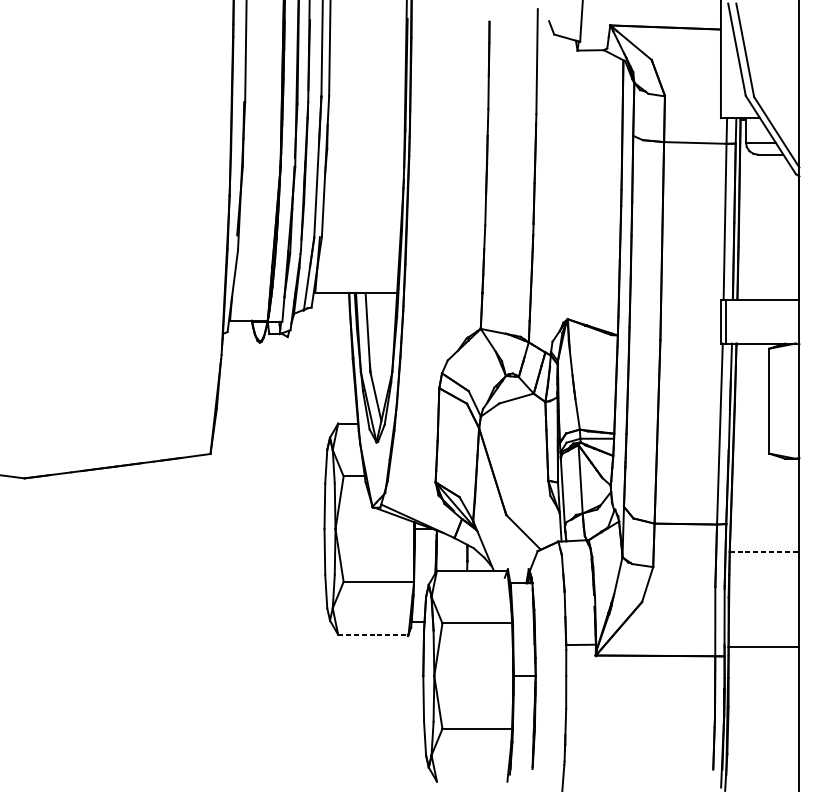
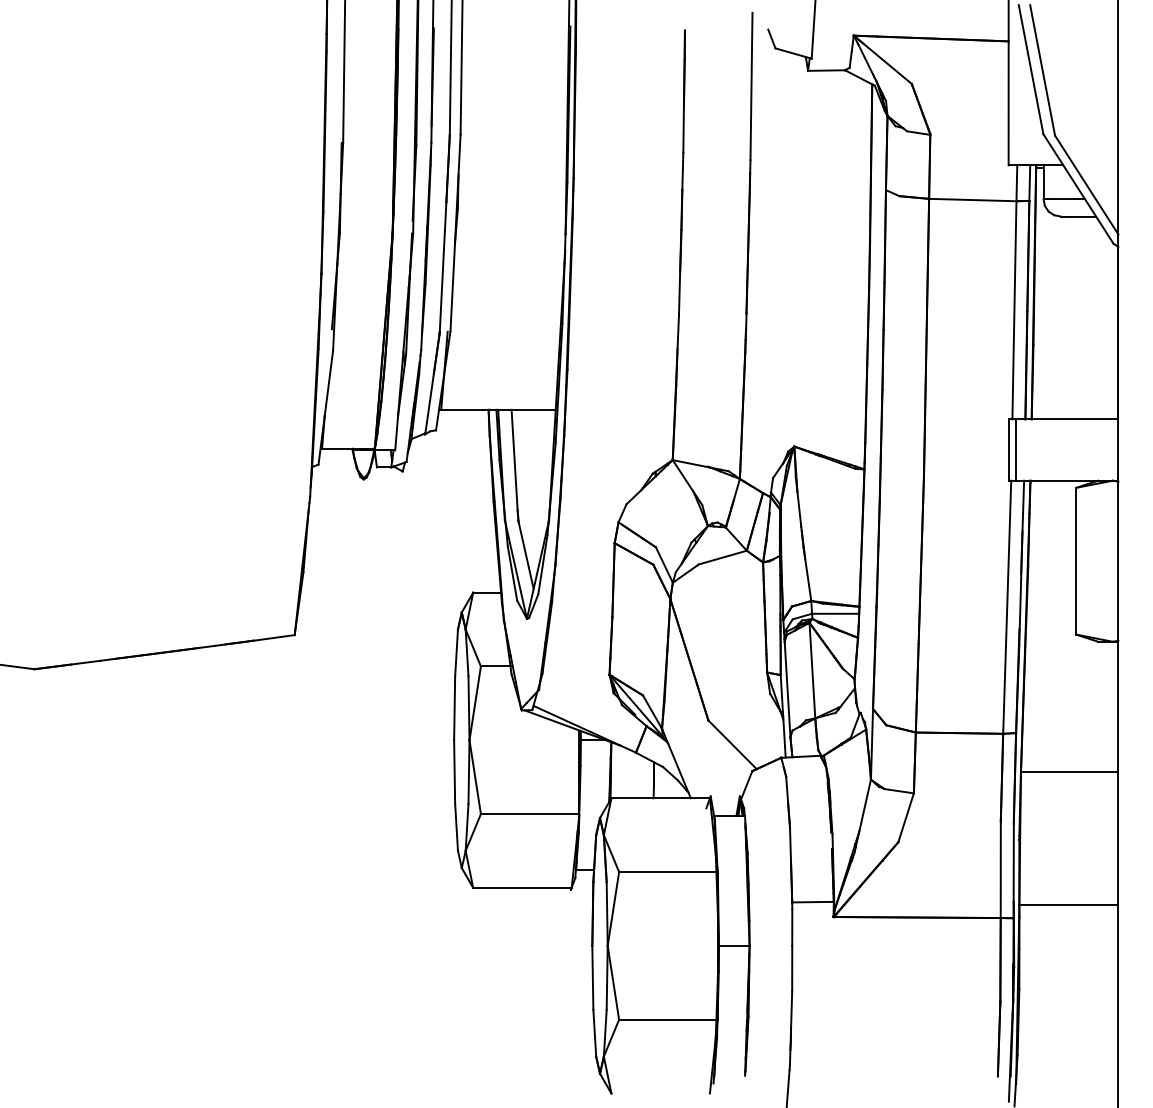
line: (764, 552) -> (1069, 772), dashed -> solid
line: (373, 634) -> (522, 887), dashed -> solid

